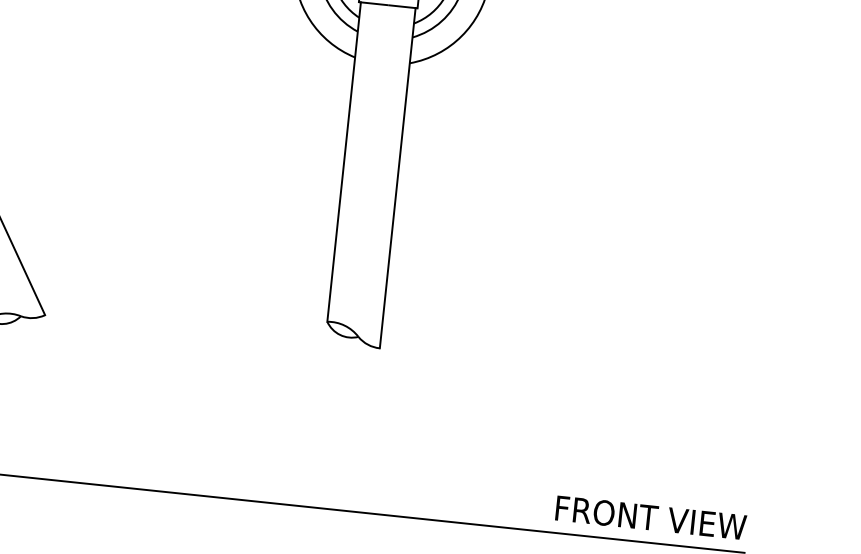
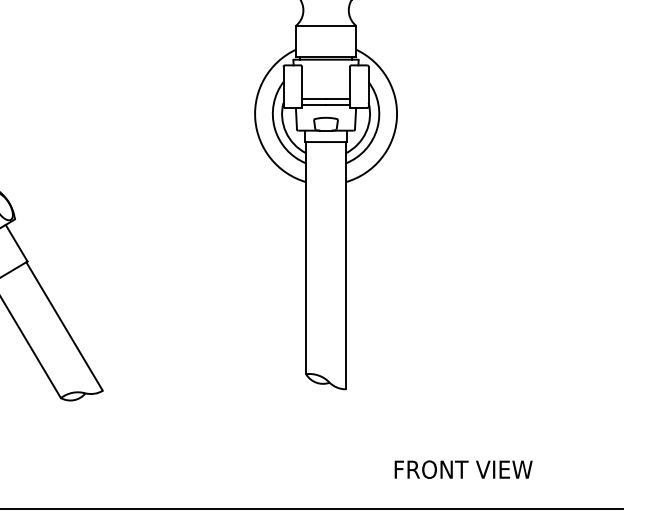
text: (650, 517) -> (463, 469), moved

